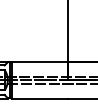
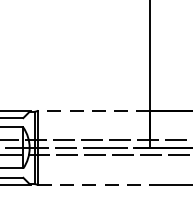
line: (39, 61) -> (93, 110), solid -> dashed
line: (39, 98) -> (93, 184), solid -> dashed

